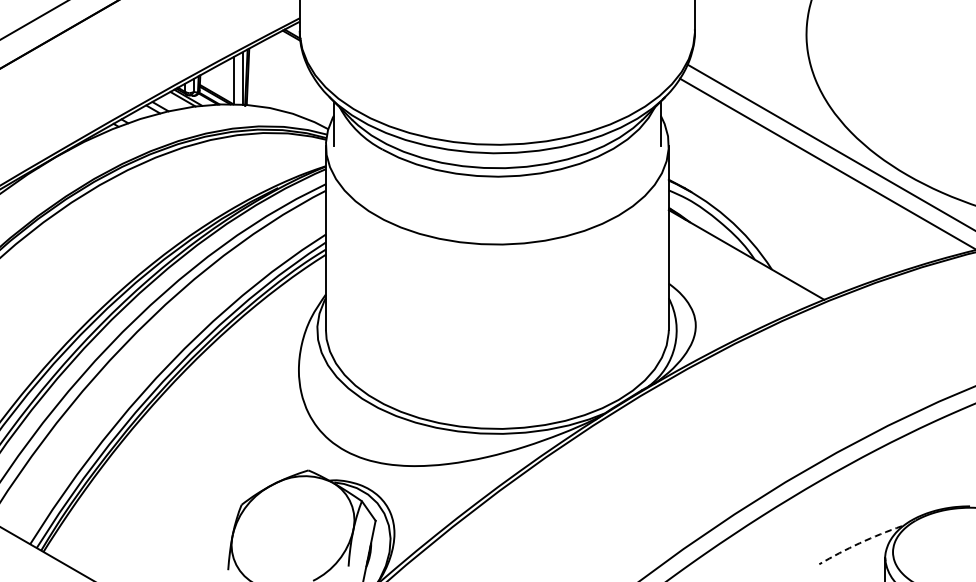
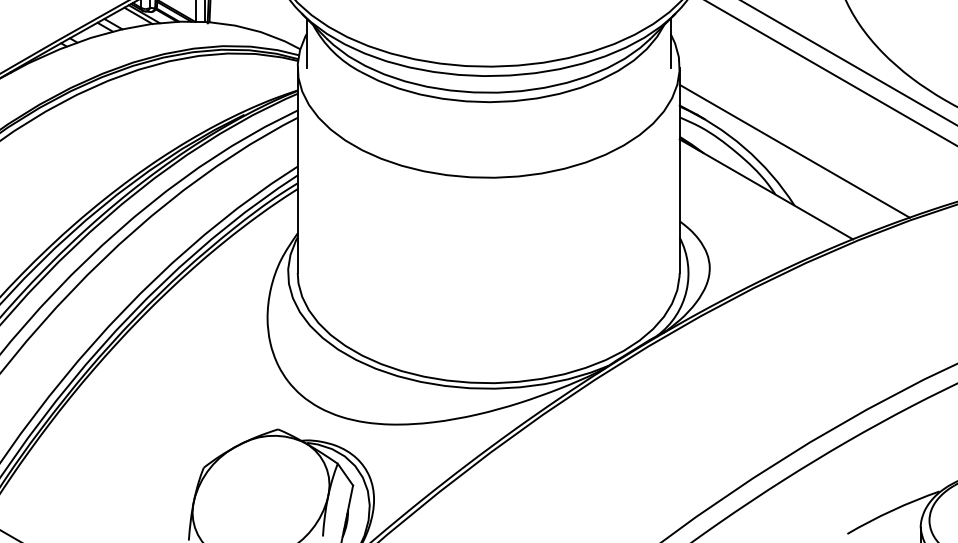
line: (771, 220) -> (794, 150), added
arc: (859, 543) -> (892, 510), dashed -> solid

